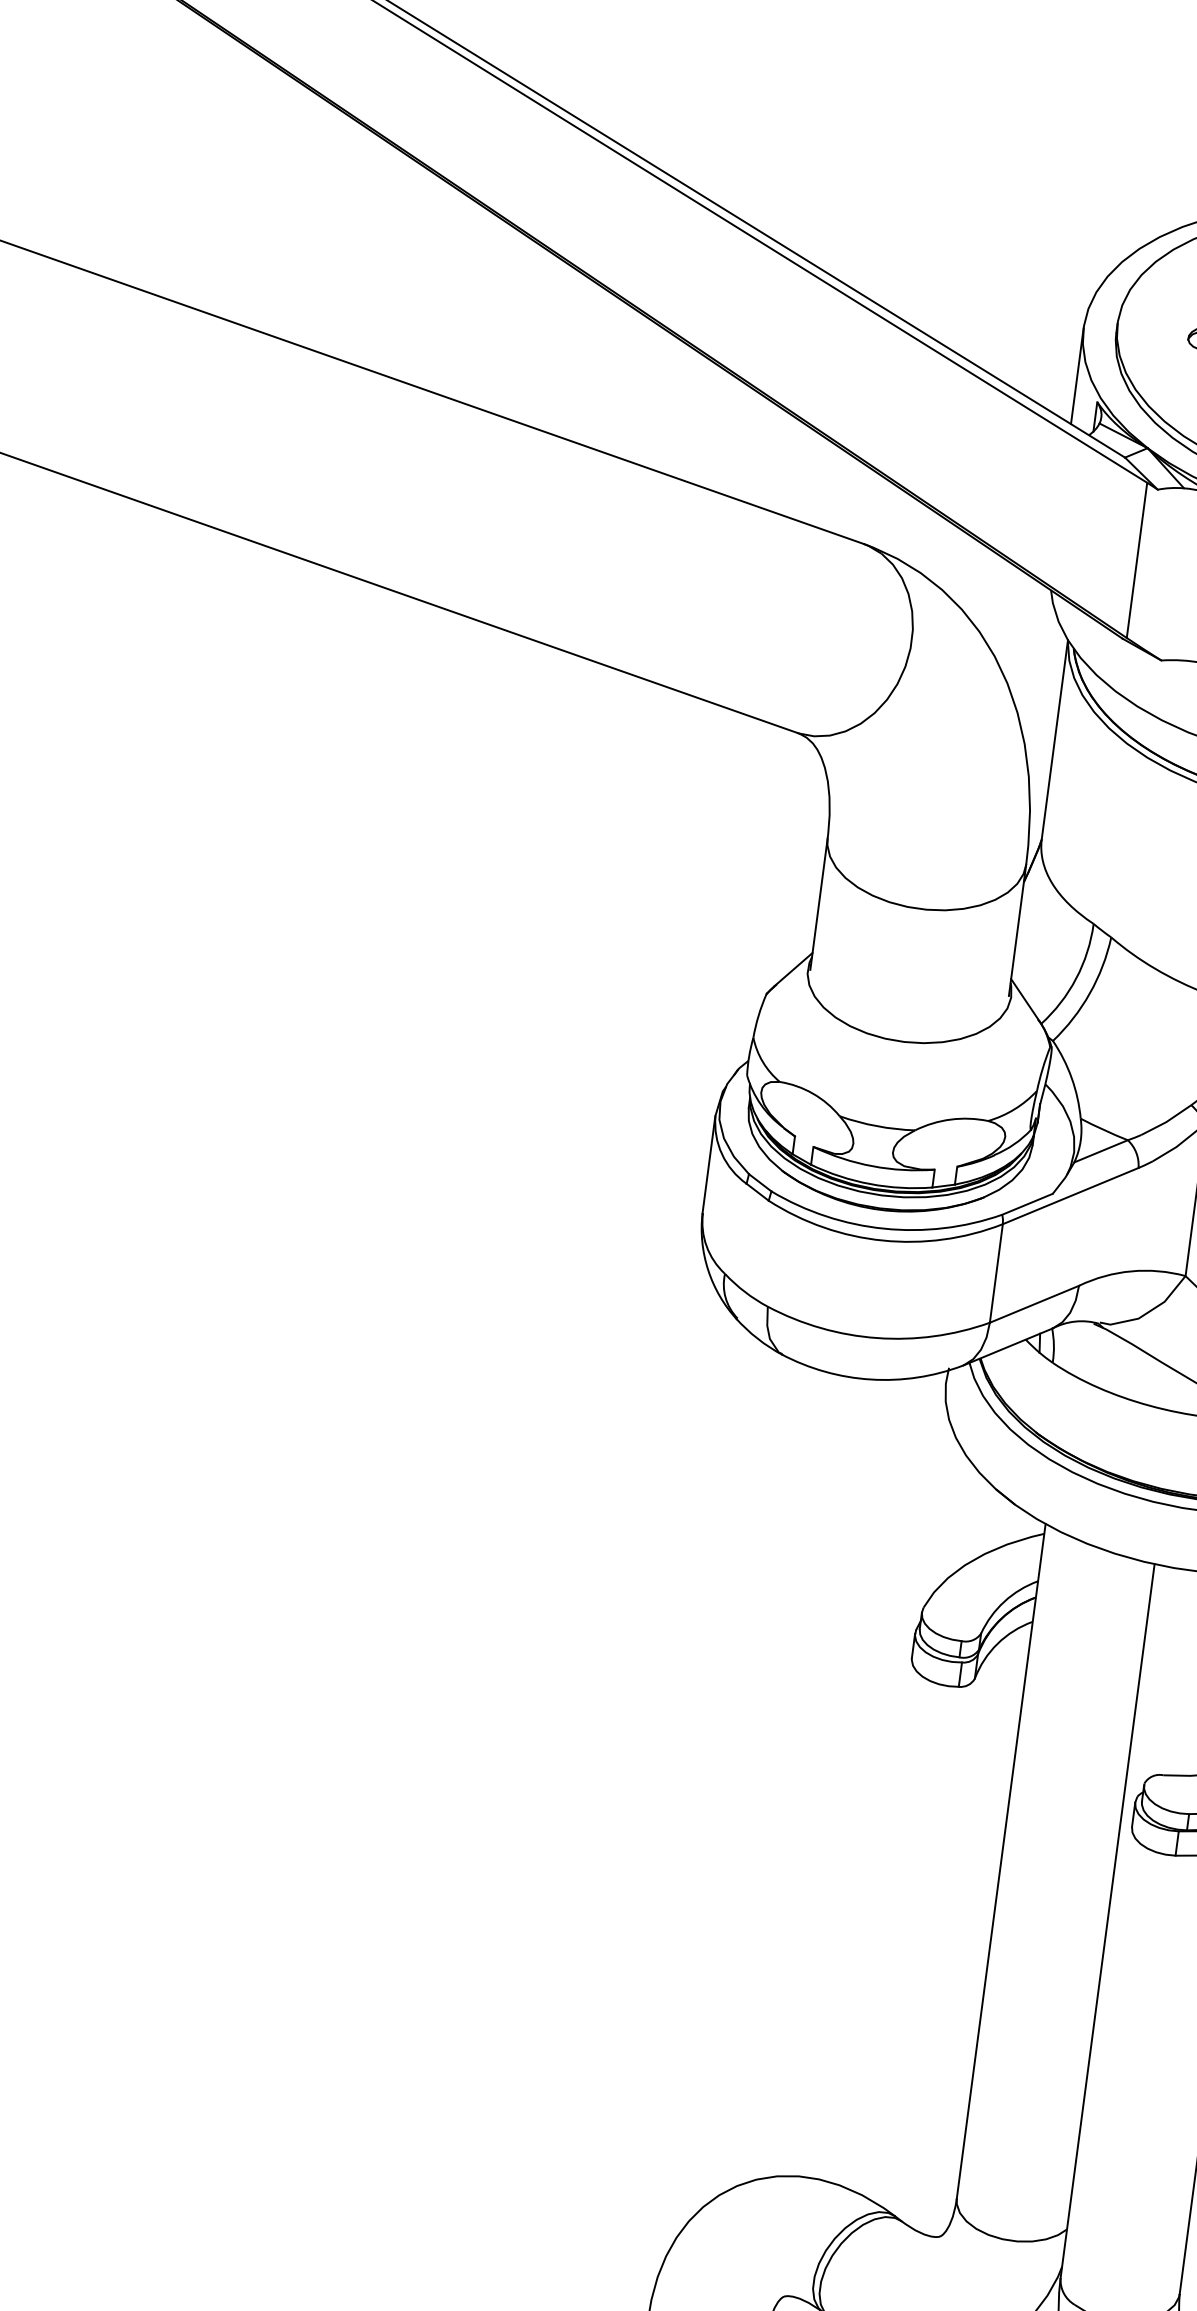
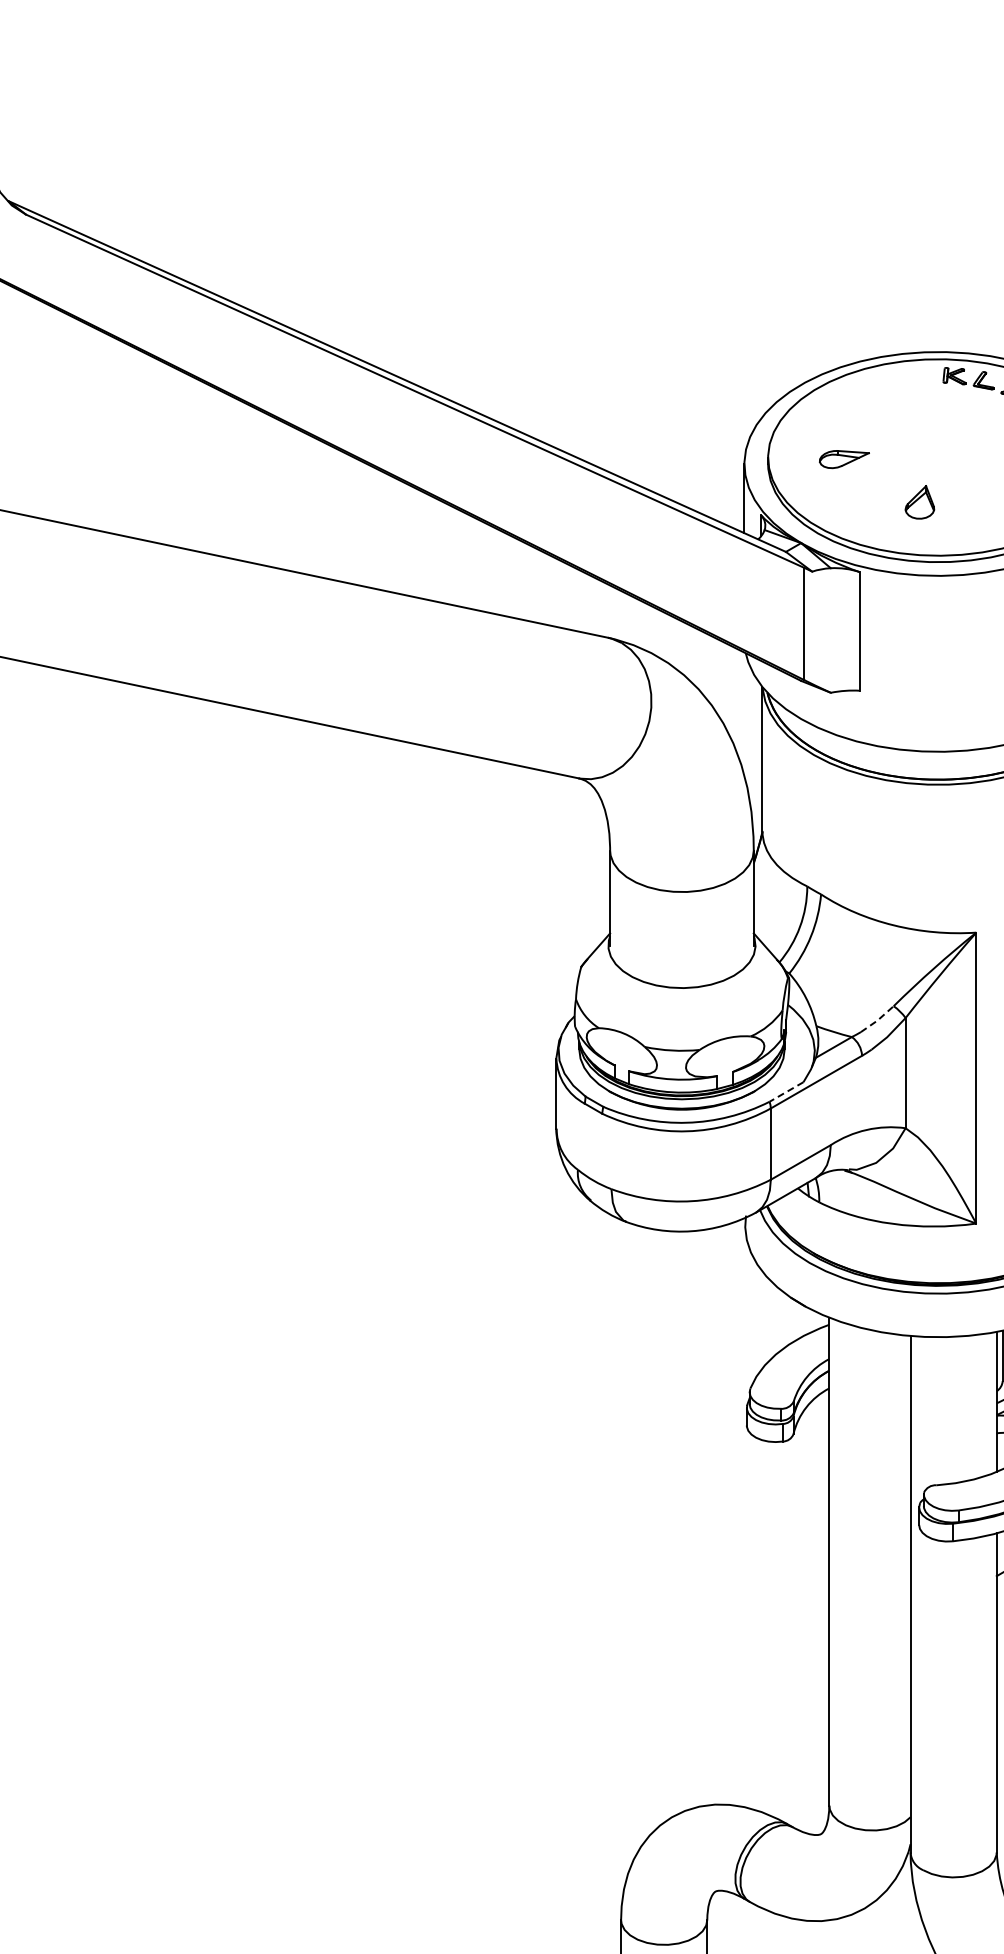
line: (1166, 1122) -> (877, 1020), solid -> dashed
line: (1027, 1203) -> (786, 1091), solid -> dashed

